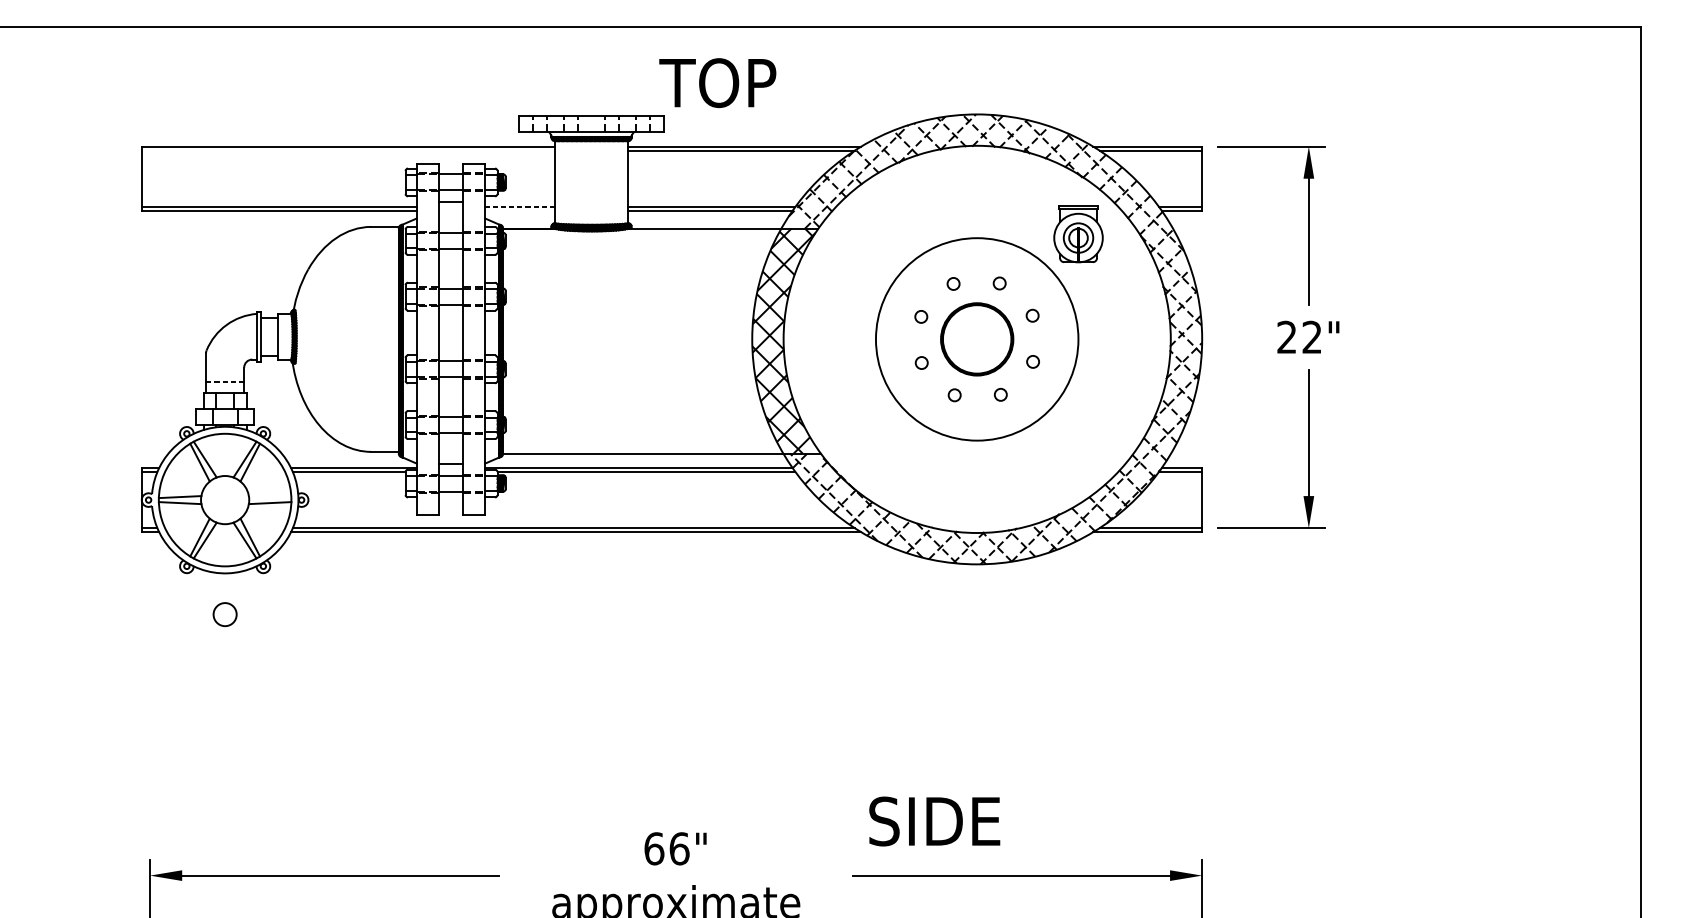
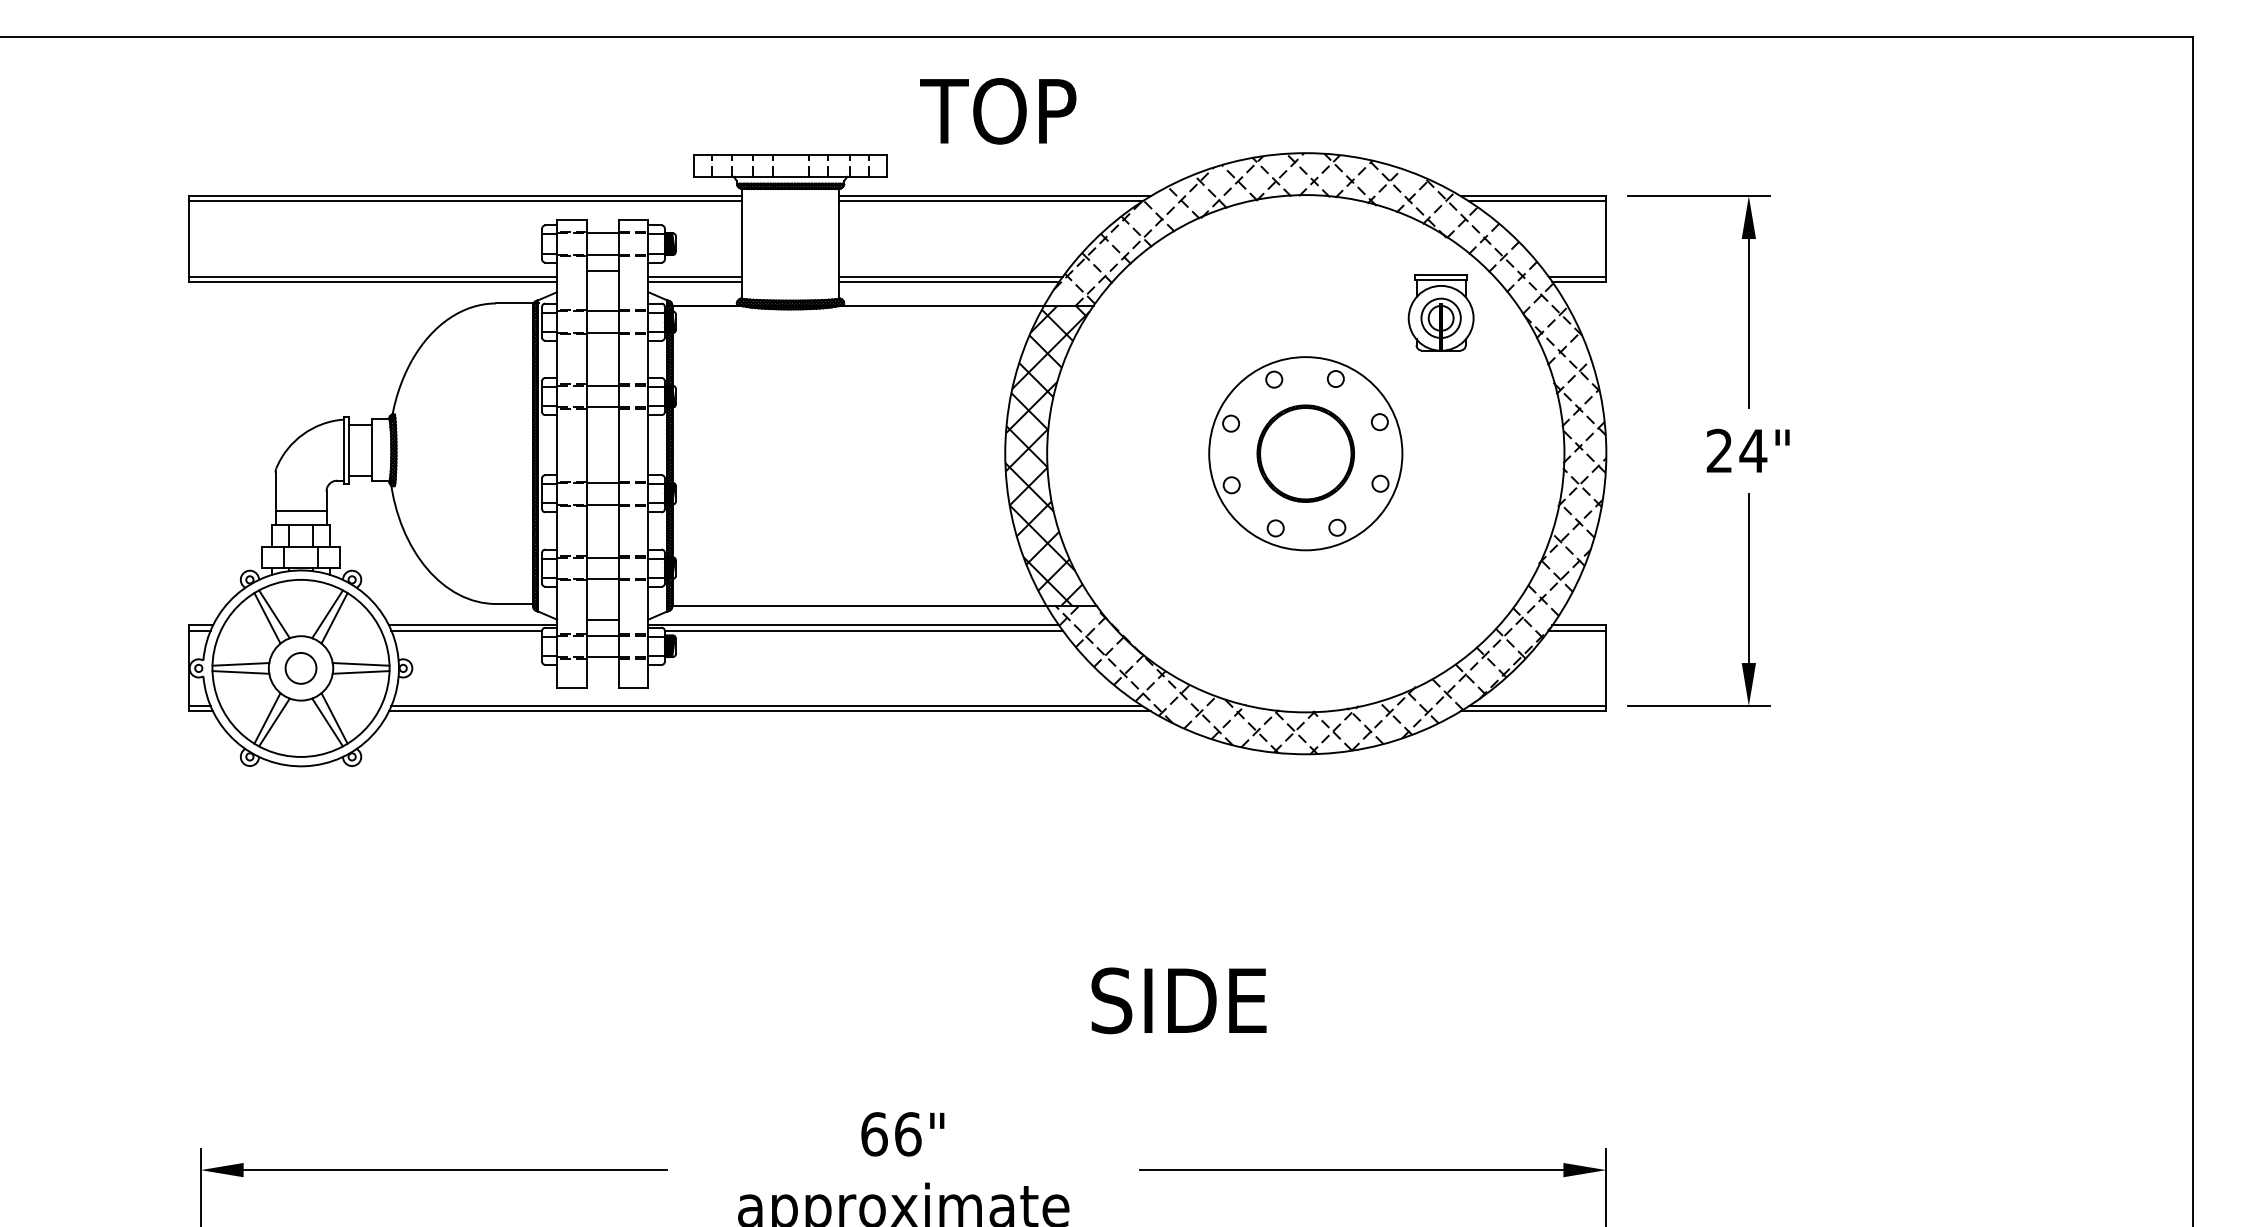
text: (718, 83) -> (998, 111), moved
line: (348, 150) -> (465, 201), added
line: (520, 206) -> (695, 276), dashed -> solid
line: (520, 210) -> (695, 281), added
text: (1312, 336) -> (1753, 450), 22" -> 24"
circle: (976, 339) -> (1305, 453), size x0.71
line: (224, 382) -> (300, 511), dashed -> solid
line: (269, 497) -> (360, 664), added
circle: (224, 614) -> (300, 668), moved
text: (934, 821) -> (1178, 1000), moved

